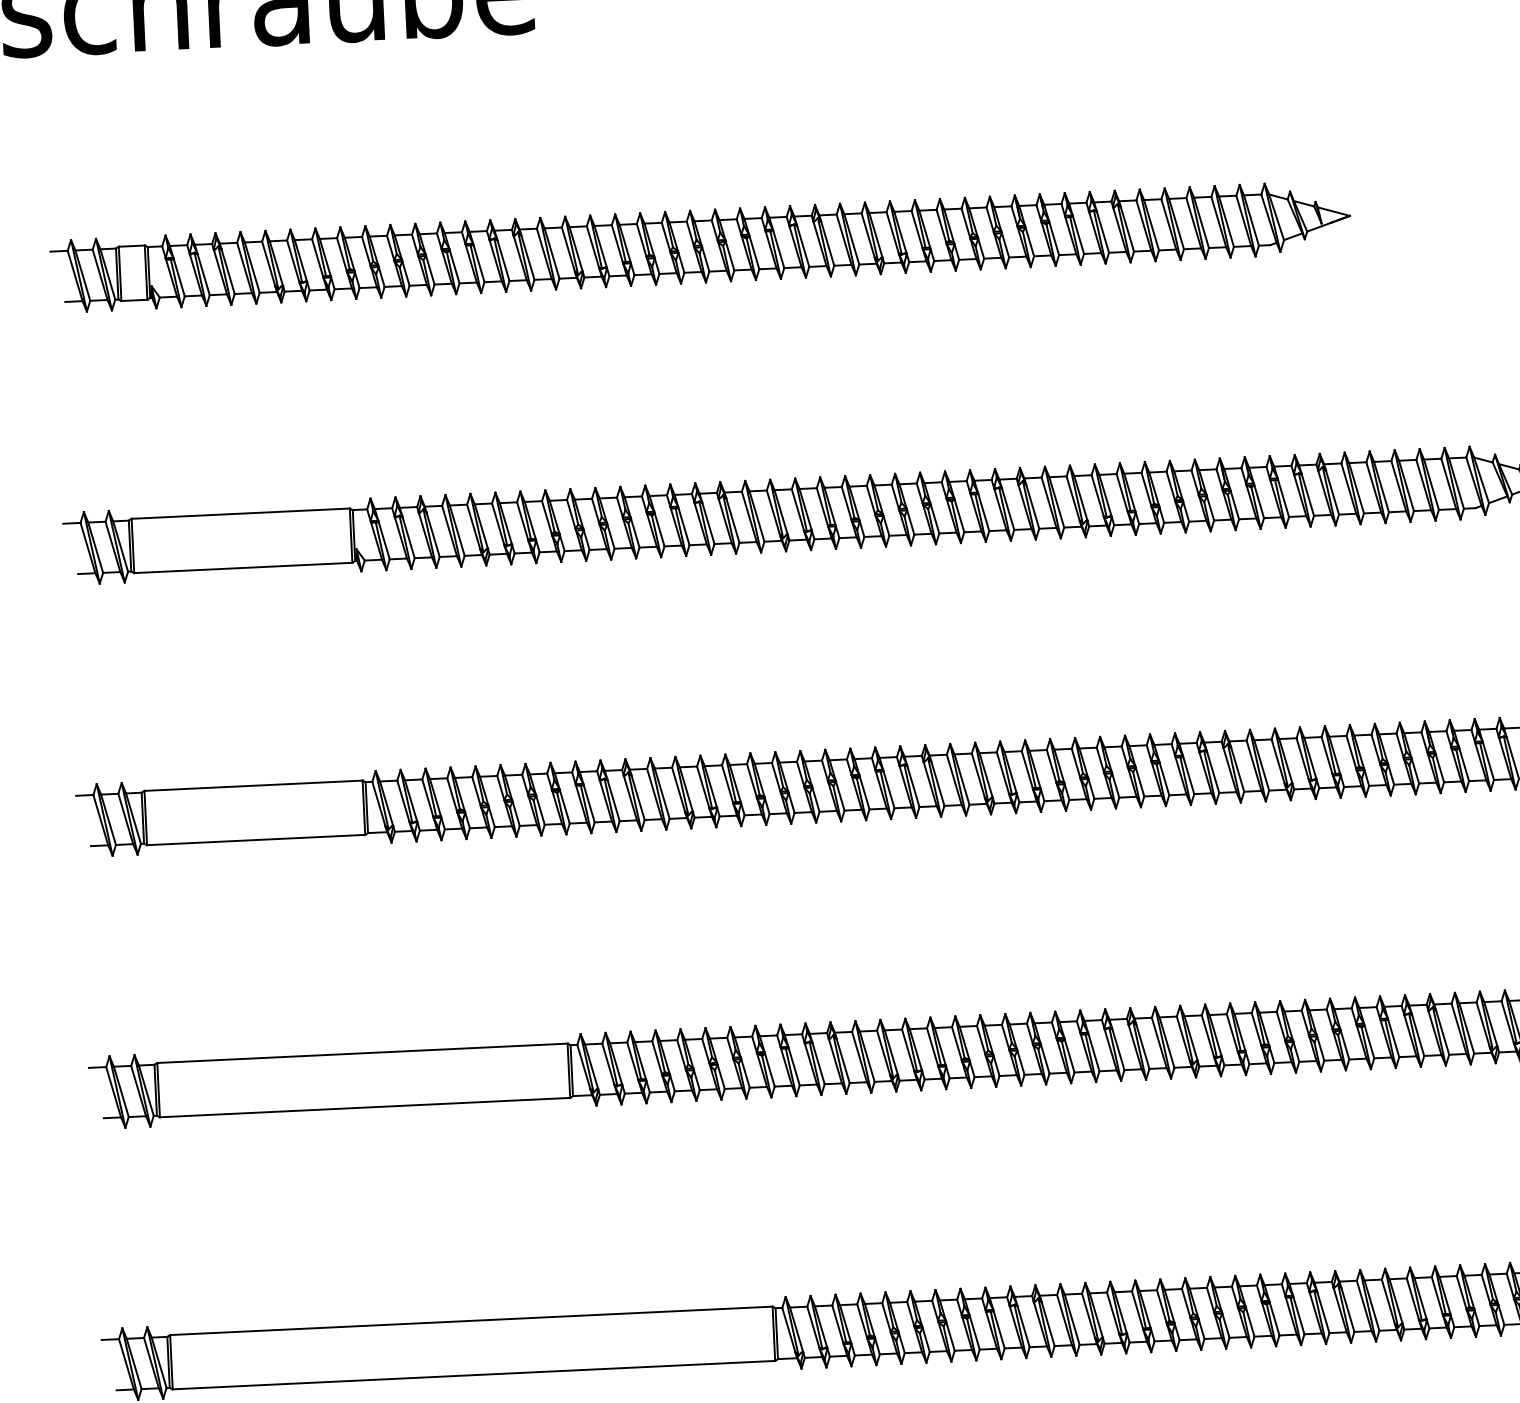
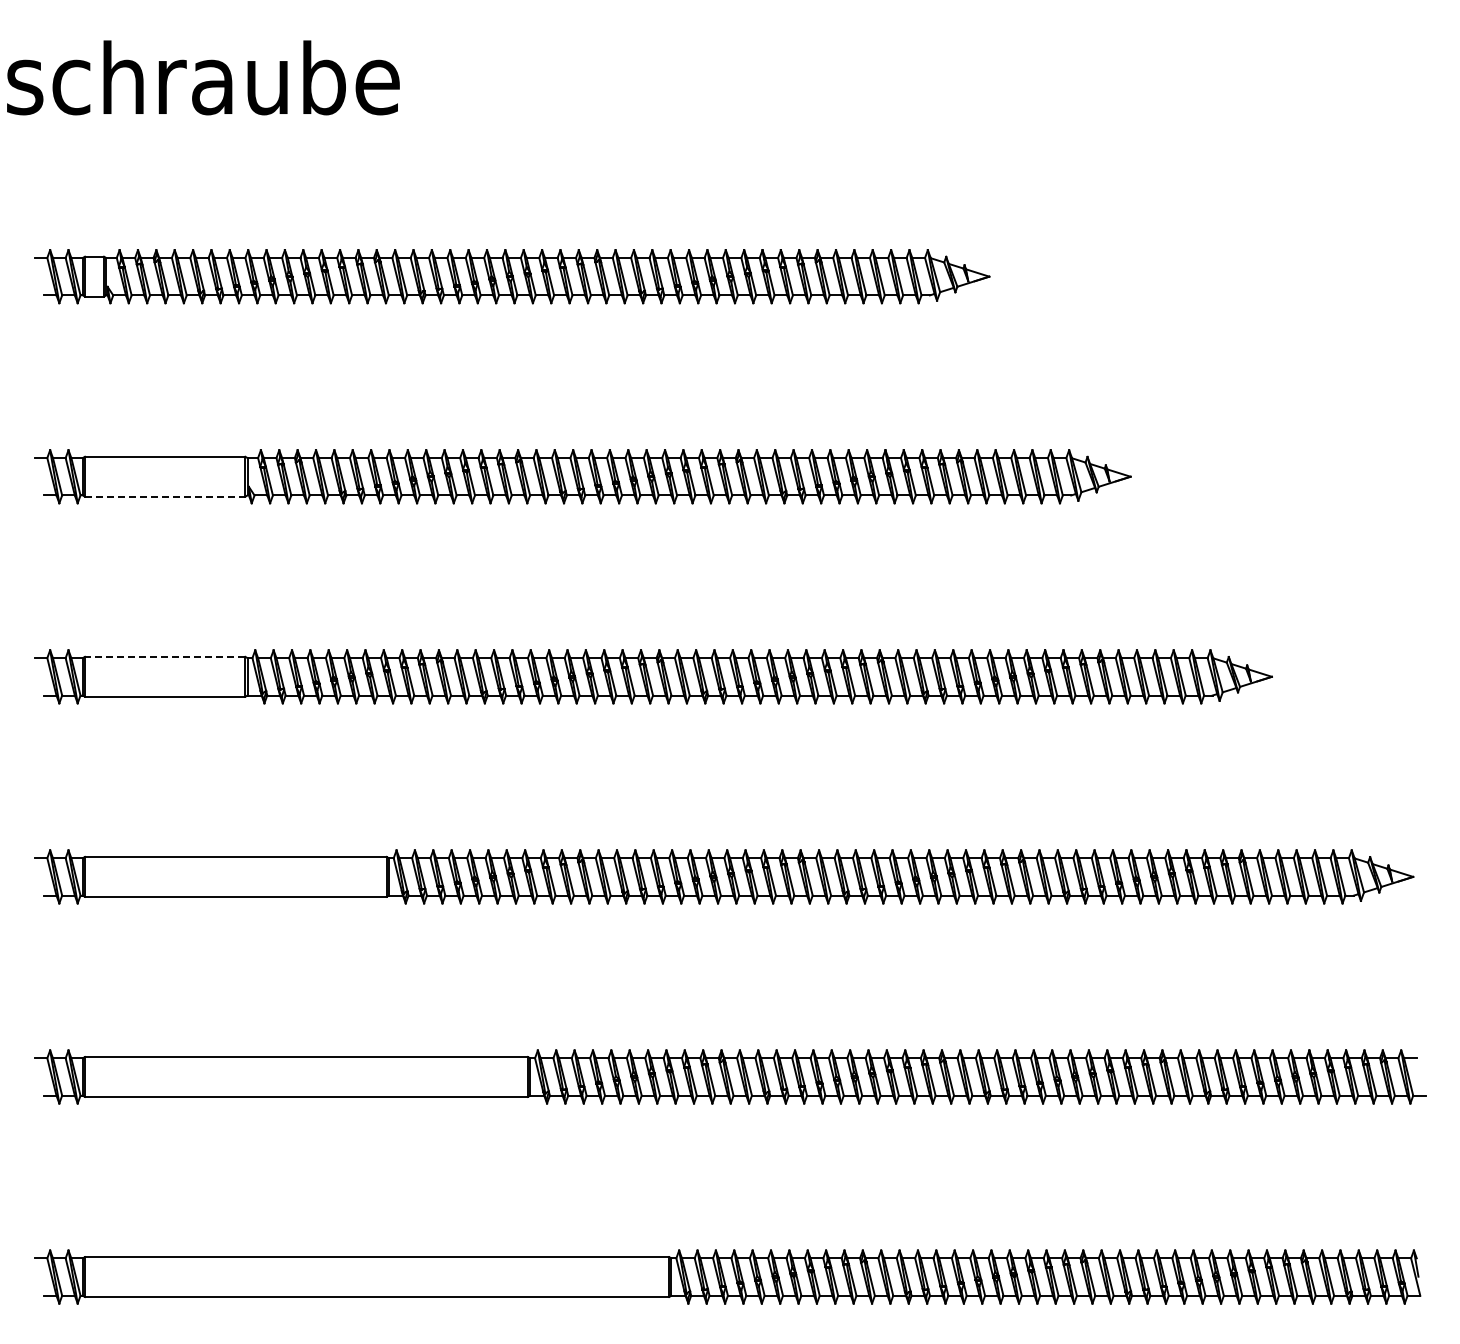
line: (243, 567) -> (165, 496), solid -> dashed
line: (252, 785) -> (164, 656), solid -> dashed

